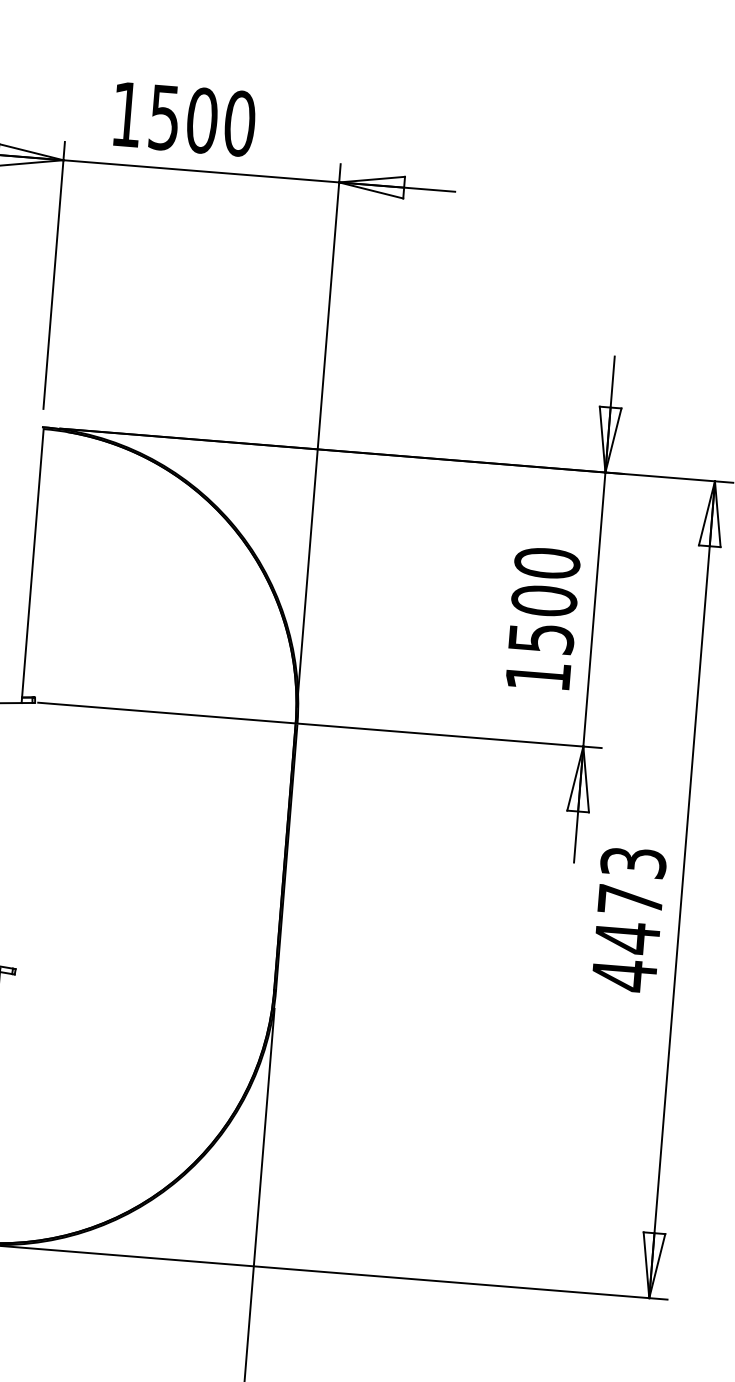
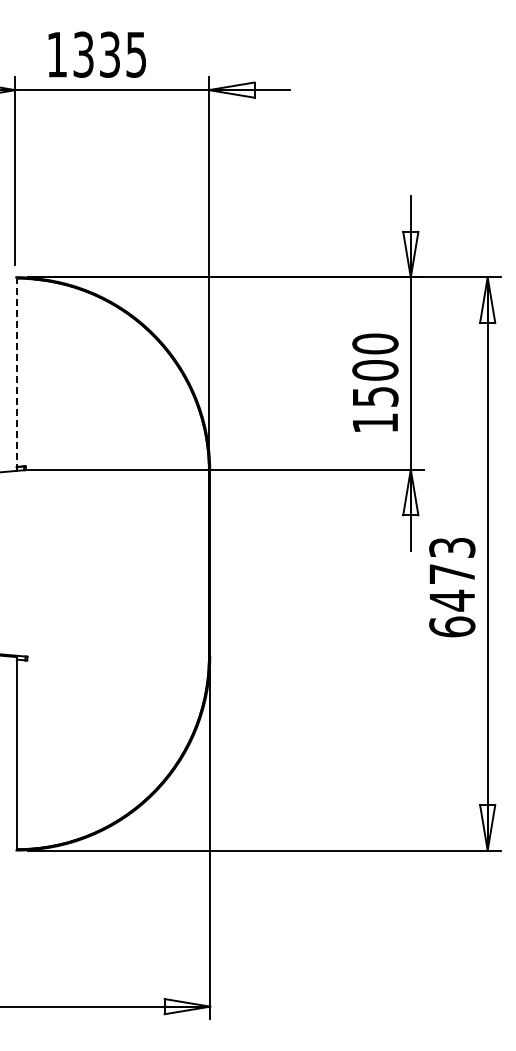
text: (202, 120) -> (110, 54), 1500 -> 1335
line: (32, 565) -> (16, 374), solid -> dashed
text: (624, 976) -> (452, 627), 4473 -> 6473

